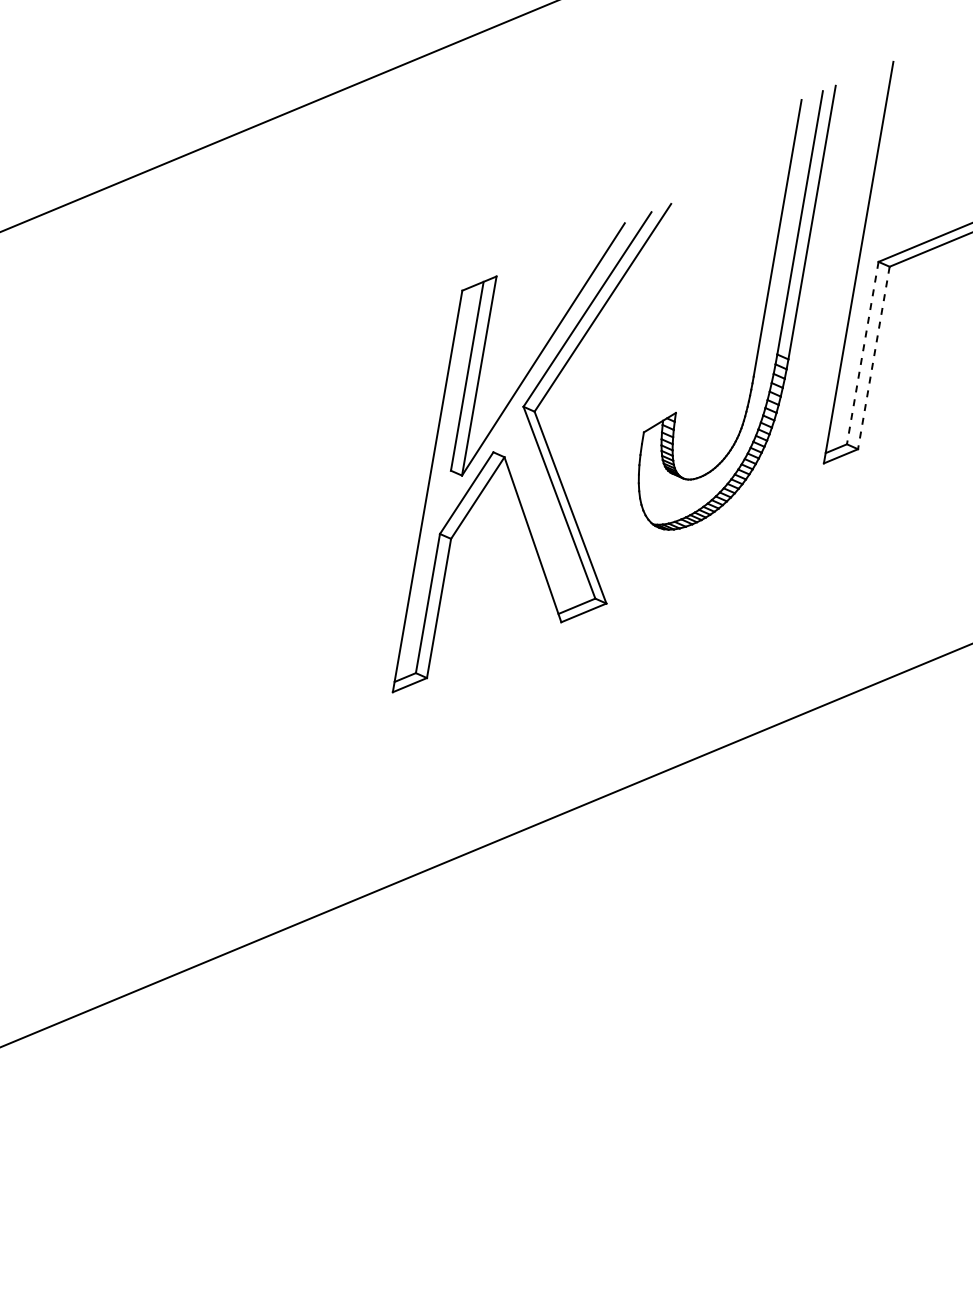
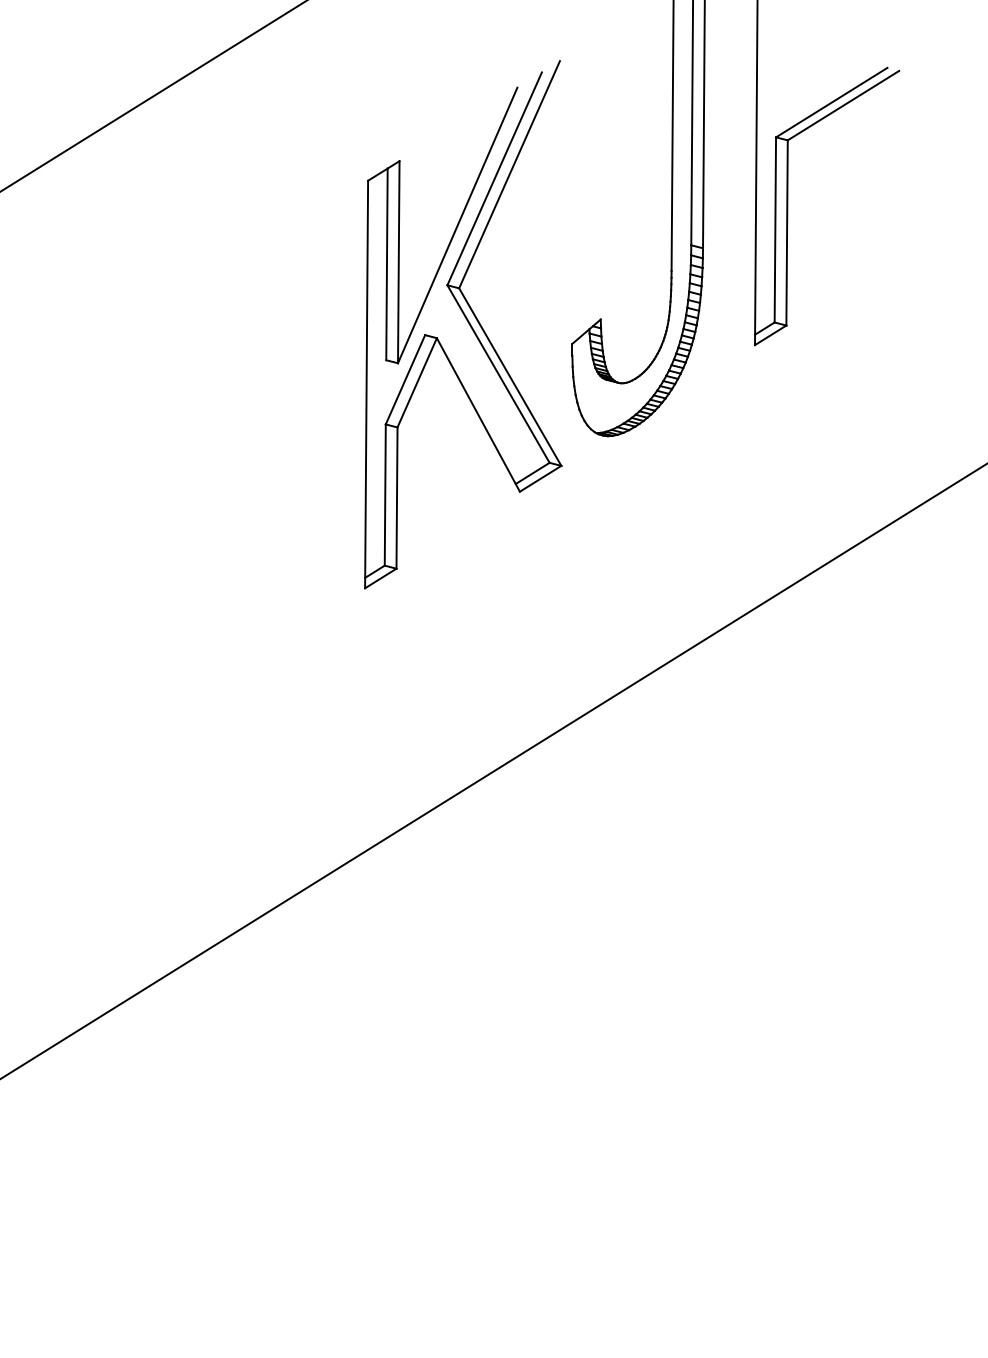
line: (863, 352) -> (775, 229), dashed -> solid
line: (874, 357) -> (787, 232), dashed -> solid
part: (532, 448) -> (463, 324), moved

